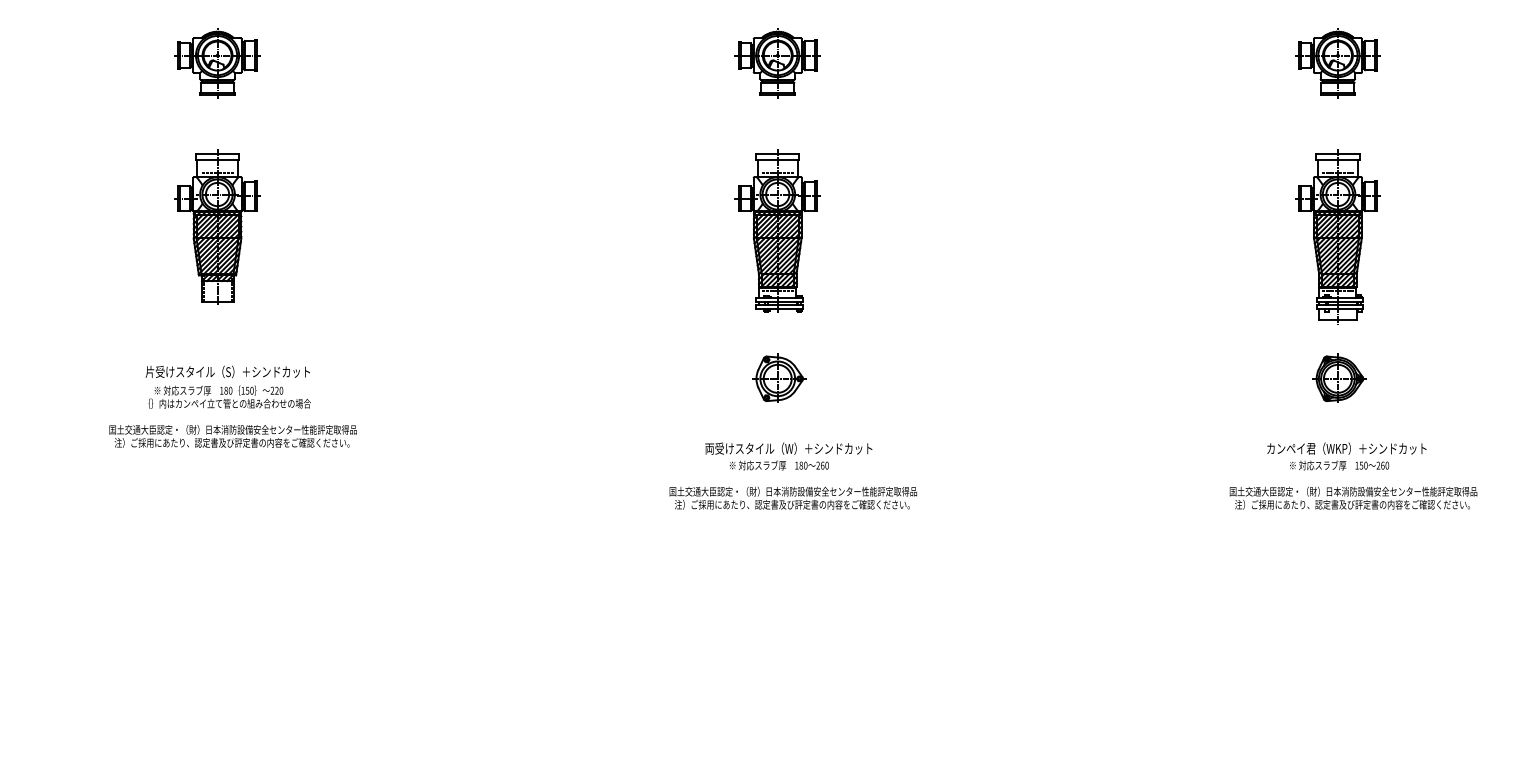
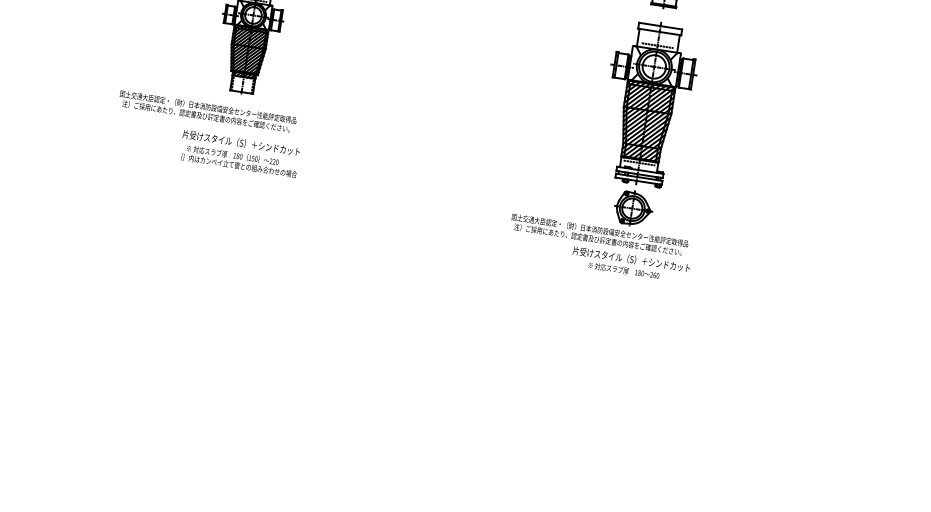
part: (777, 230) -> (648, 102), size x1.4
text: (232, 436) -> (207, 111), moved
text: (788, 448) -> (632, 259), 両受けスタイル（W）＋シンドカット -> 片受けスタイル（S）＋シンドカット
text: (792, 497) -> (598, 234), moved

